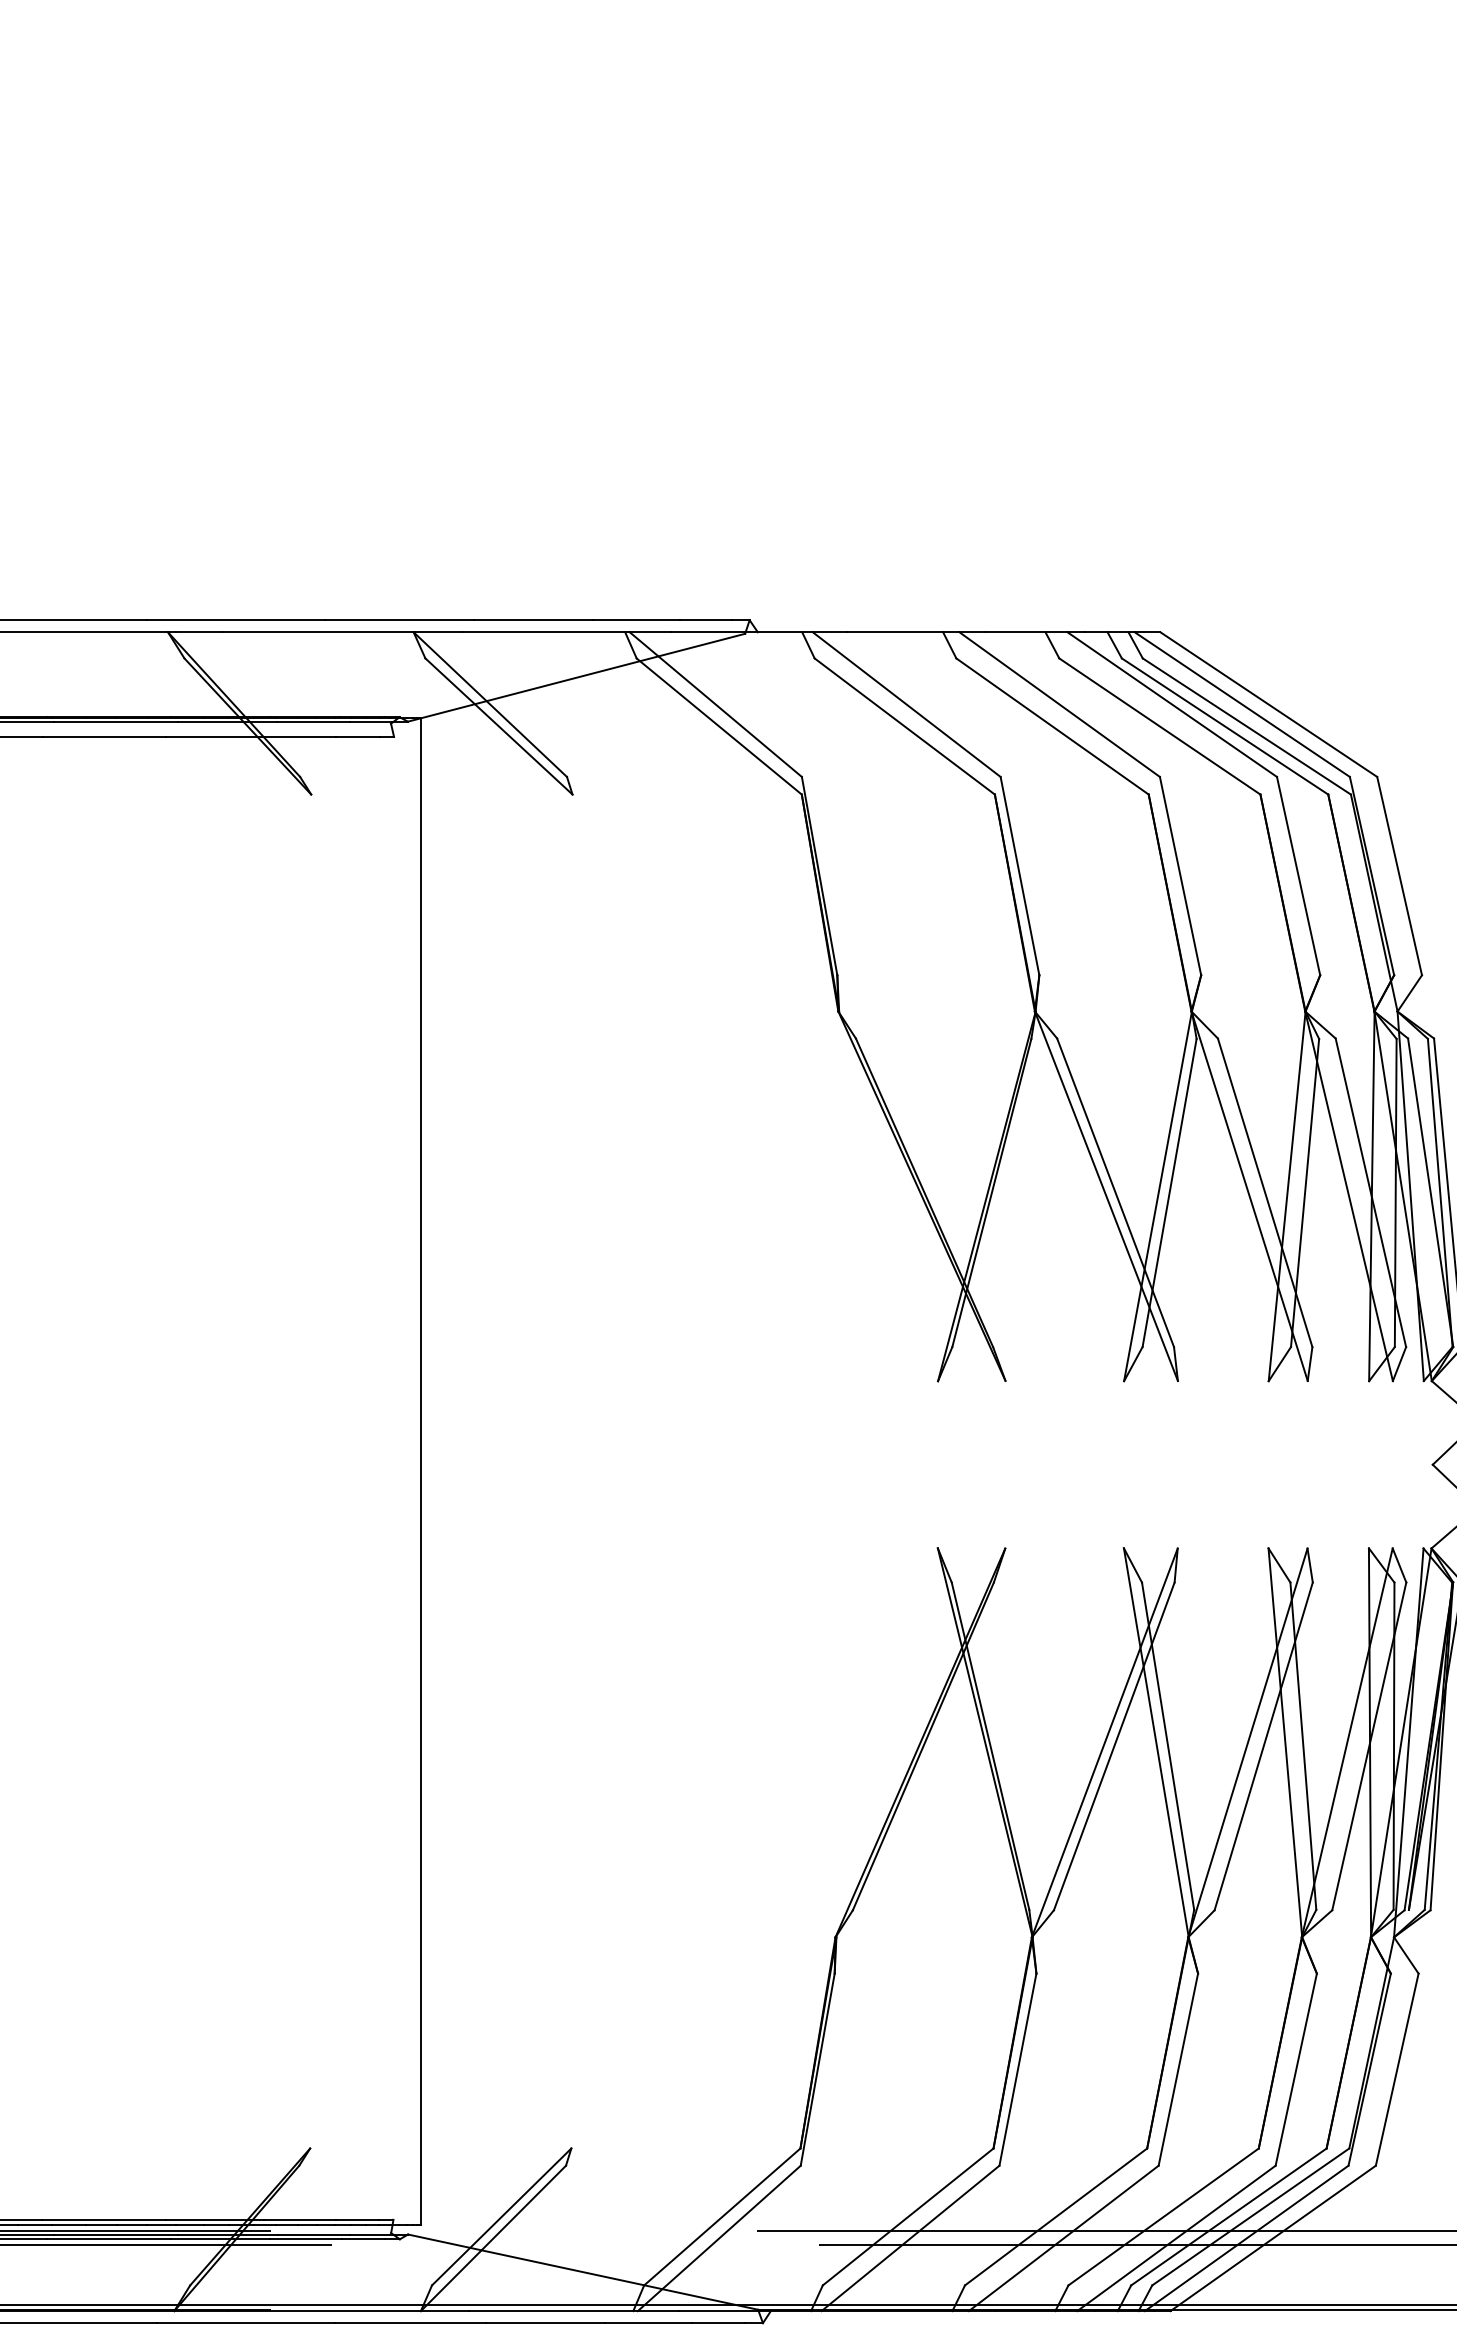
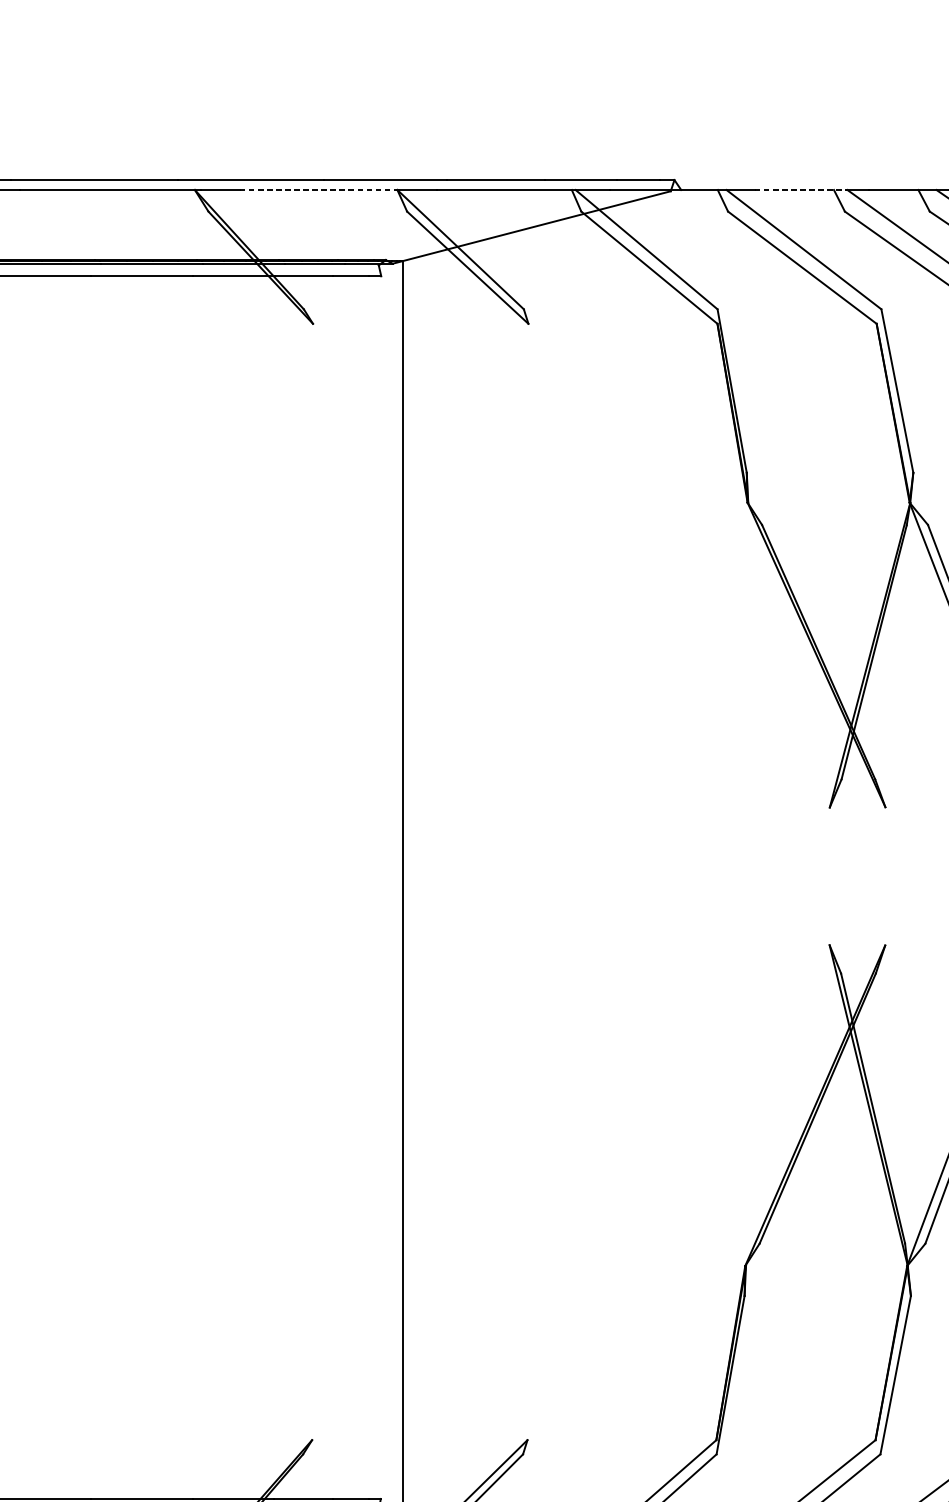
line: (317, 632) -> (318, 190), solid -> dashed
line: (903, 632) -> (801, 190), solid -> dashed

